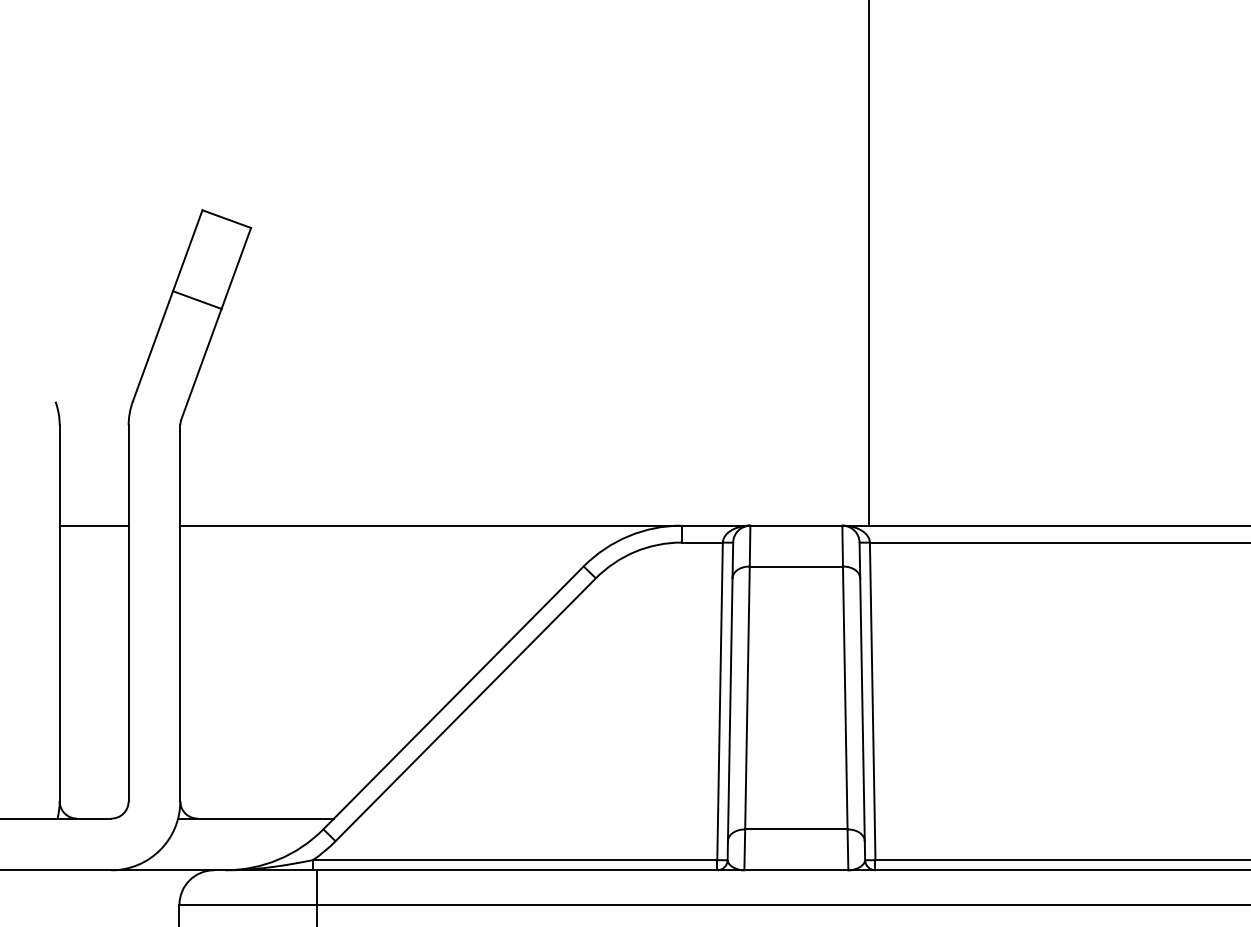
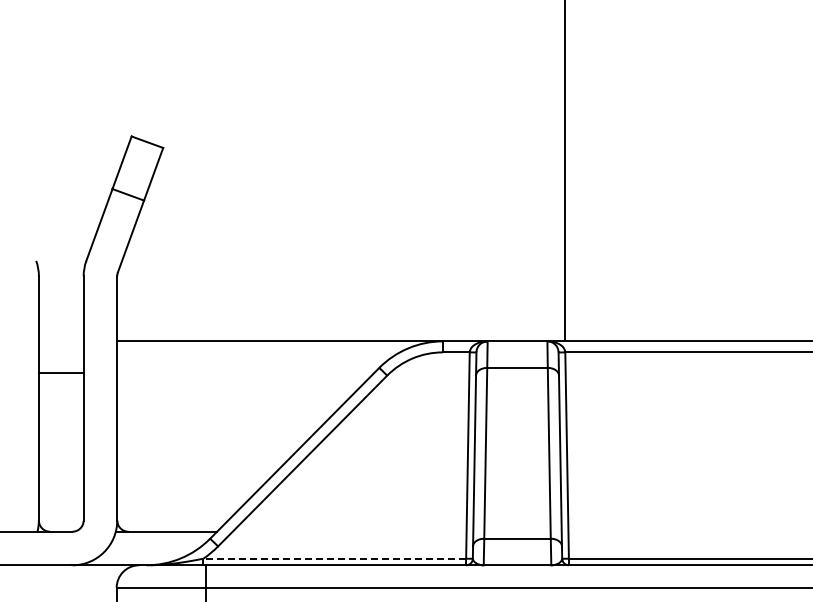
line: (92, 525) -> (60, 373), moved
line: (514, 859) -> (334, 558), solid -> dashed

